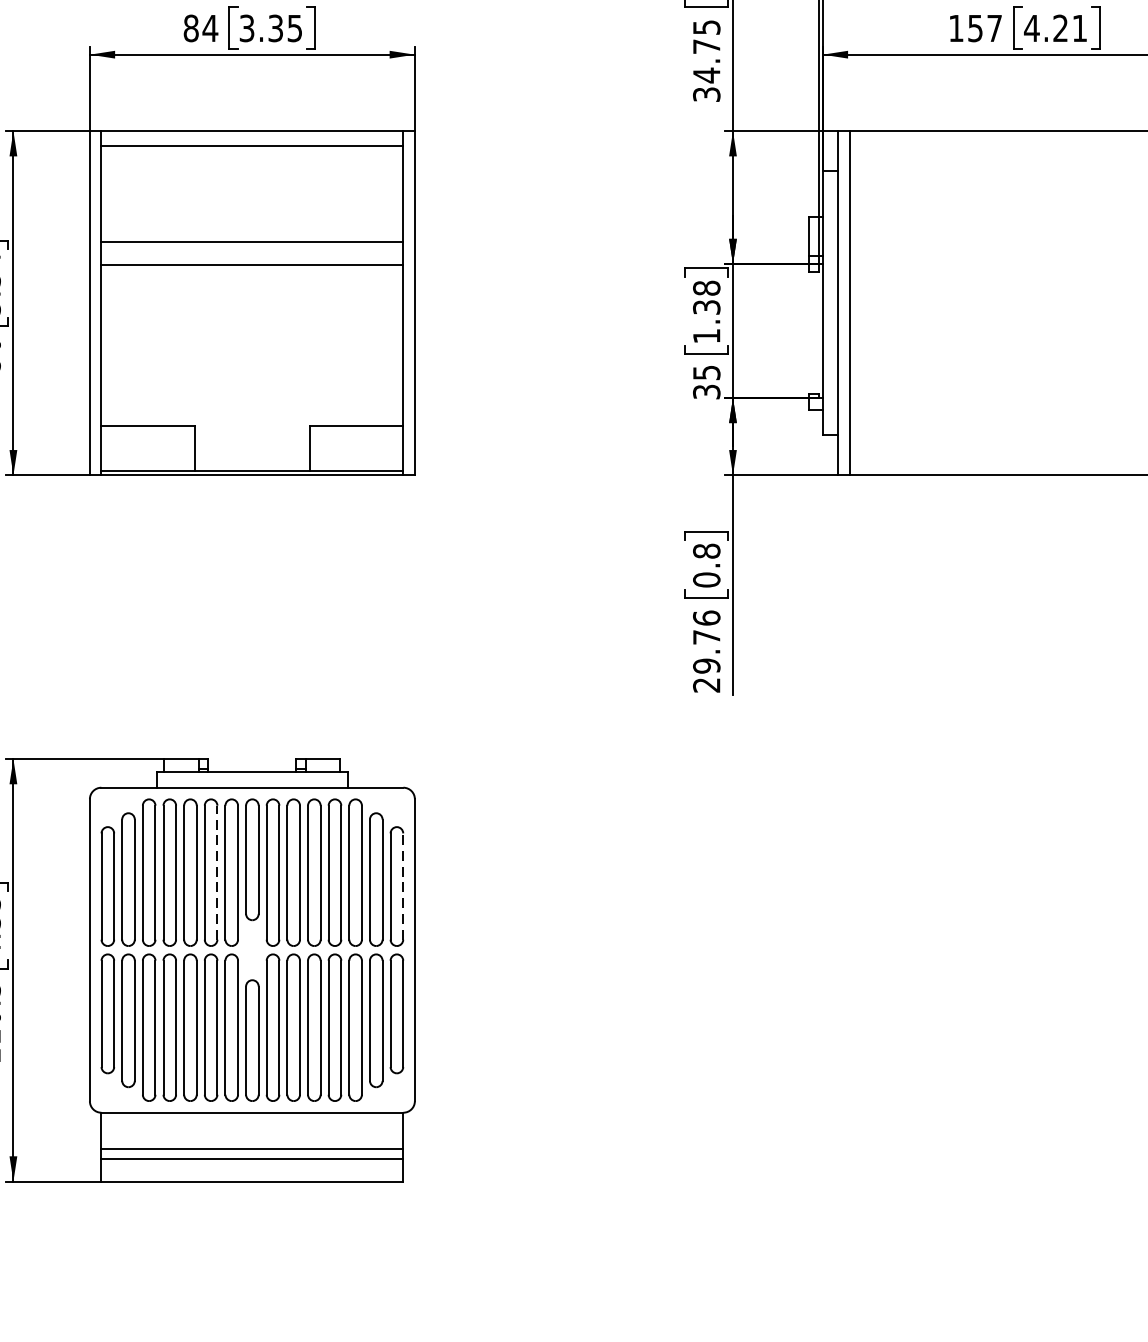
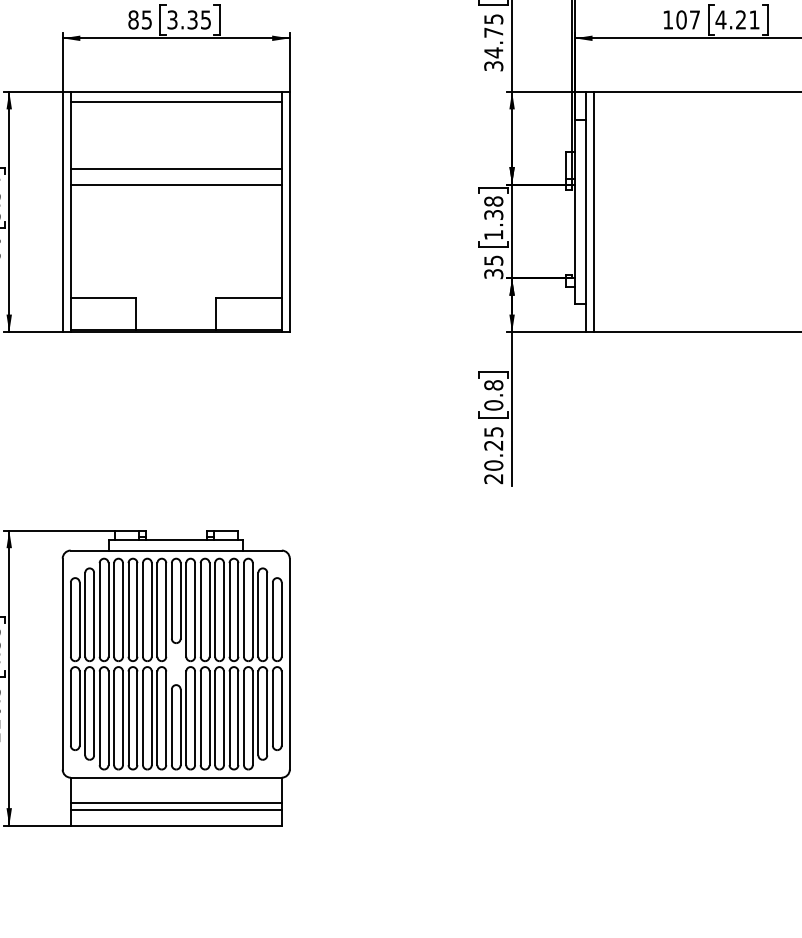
text: (209, 27) -> (146, 19), 84 -> 85
text: (975, 27) -> (681, 19), 157 -> 107
text: (706, 641) -> (493, 448), 29.76 -> 20.25
line: (216, 872) -> (151, 609), dashed -> solid
line: (402, 886) -> (281, 619), dashed -> solid

